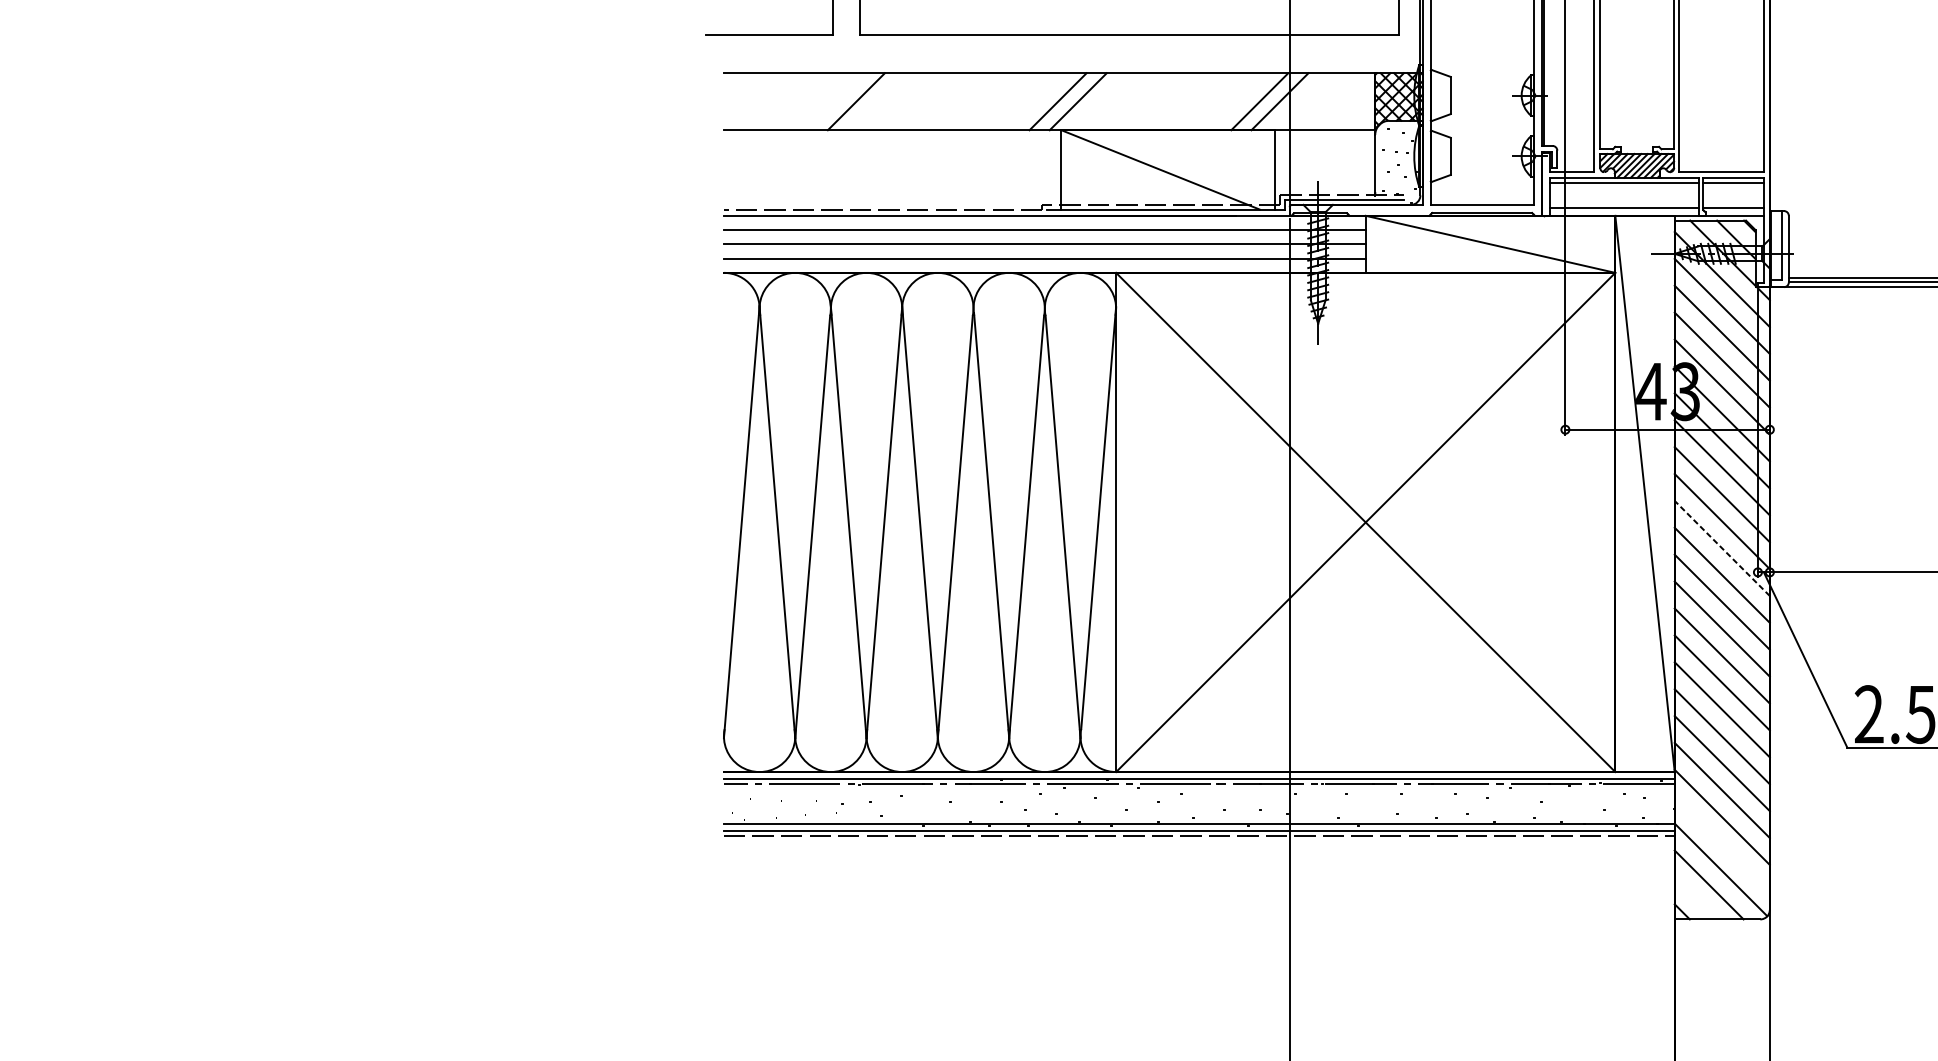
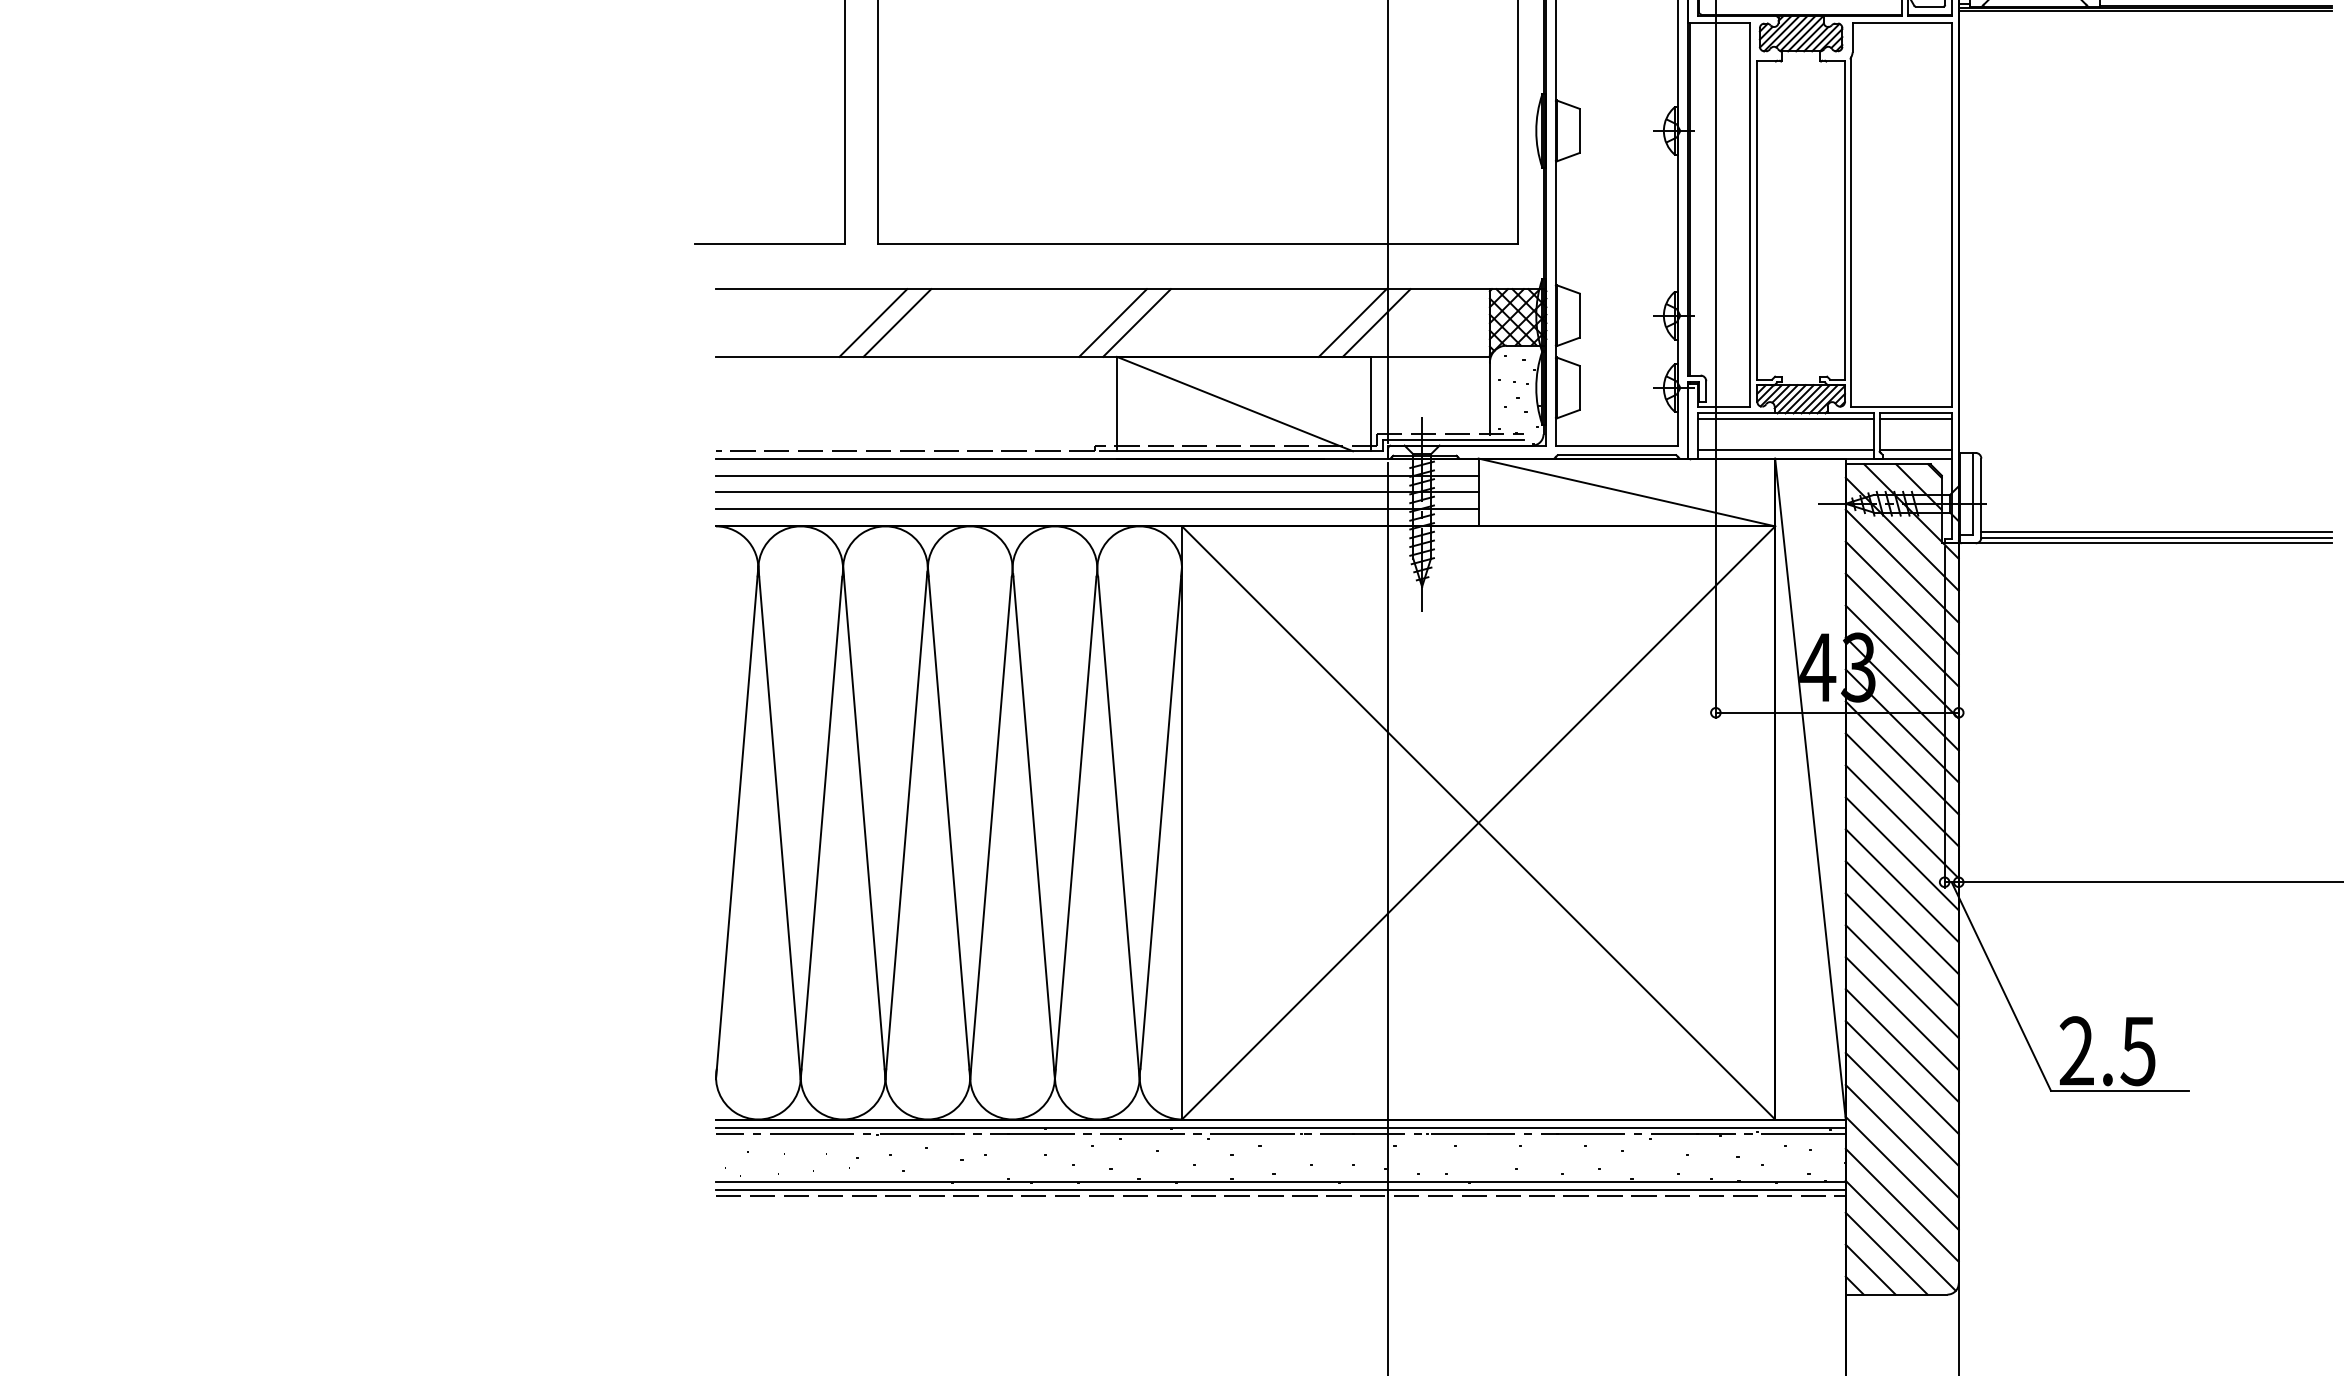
line: (876, 101) -> (897, 322), added
line: (1722, 548) -> (1902, 853), dashed -> solid
line: (1721, 843) -> (1901, 1204), added
line: (1695, 898) -> (1870, 1269), added

